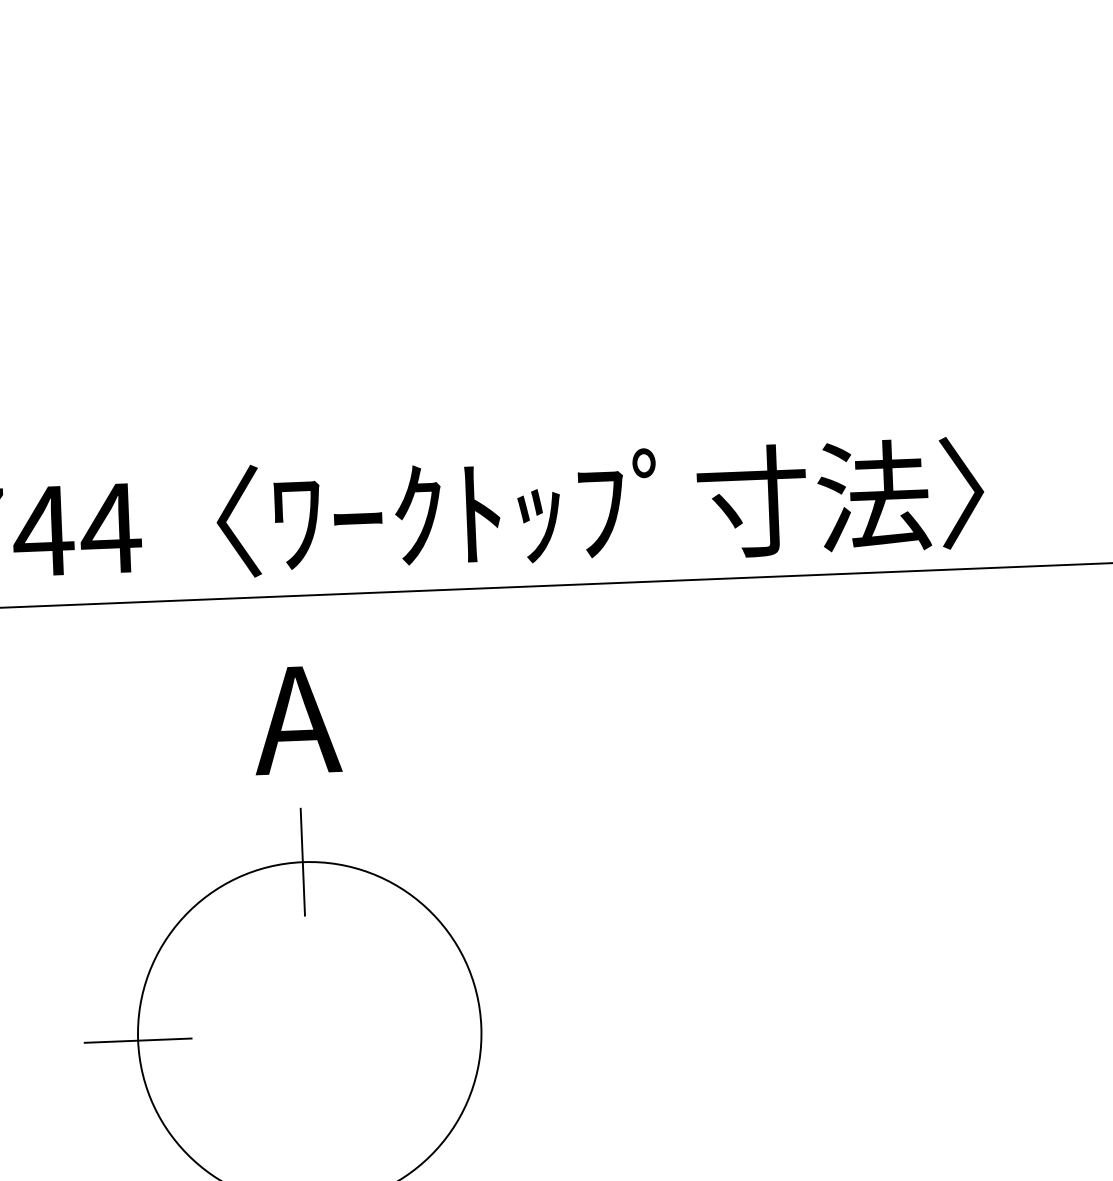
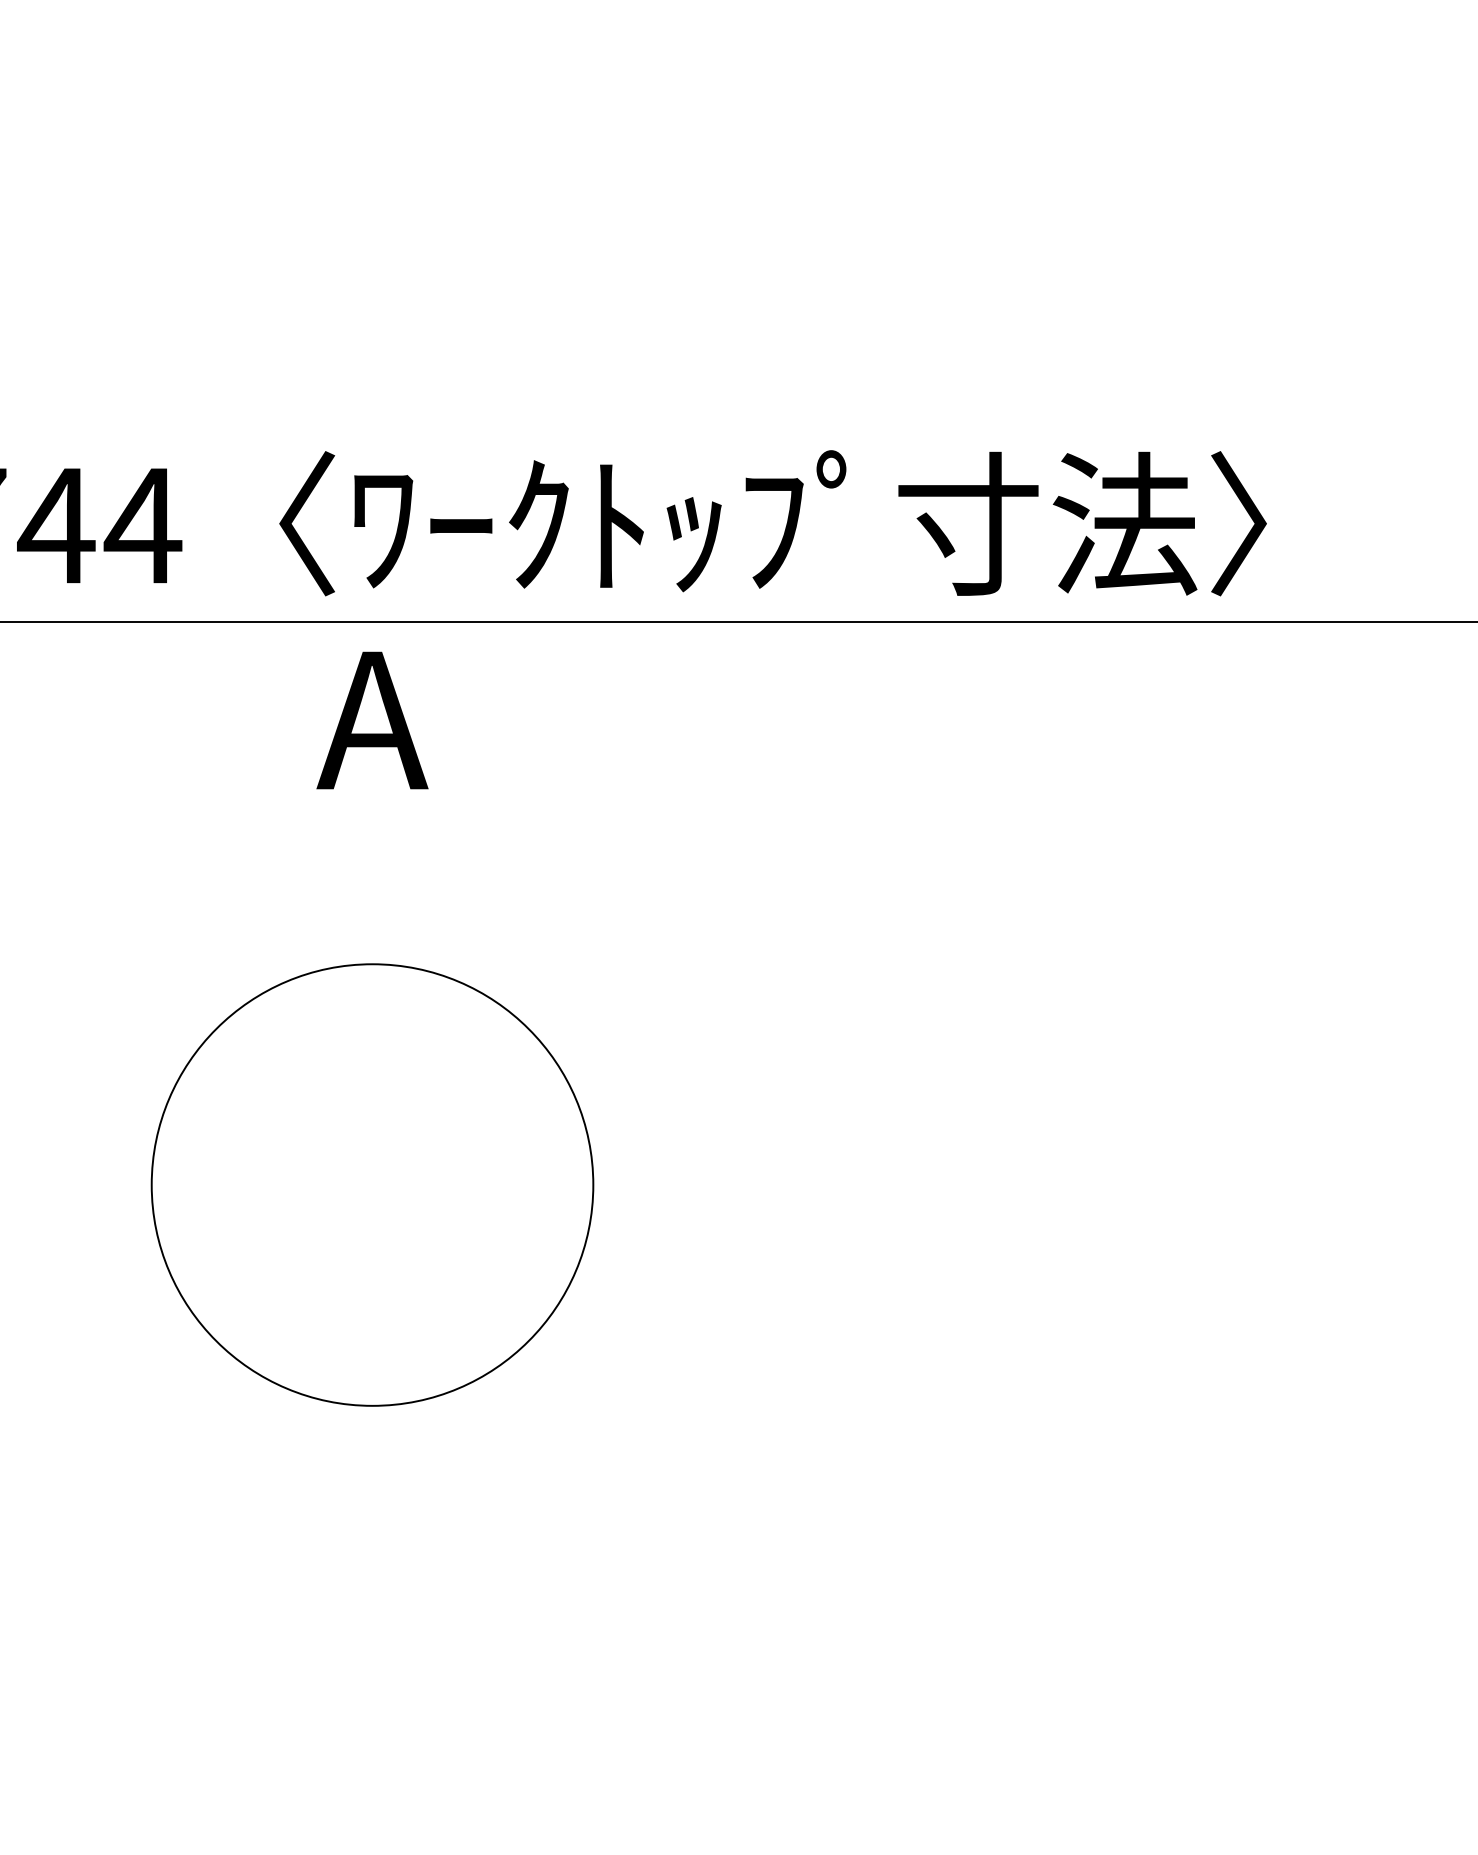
text: (297, 720) -> (372, 720), moved
line: (302, 861) -> (372, 963), removed
line: (137, 1041) -> (151, 1185), removed

